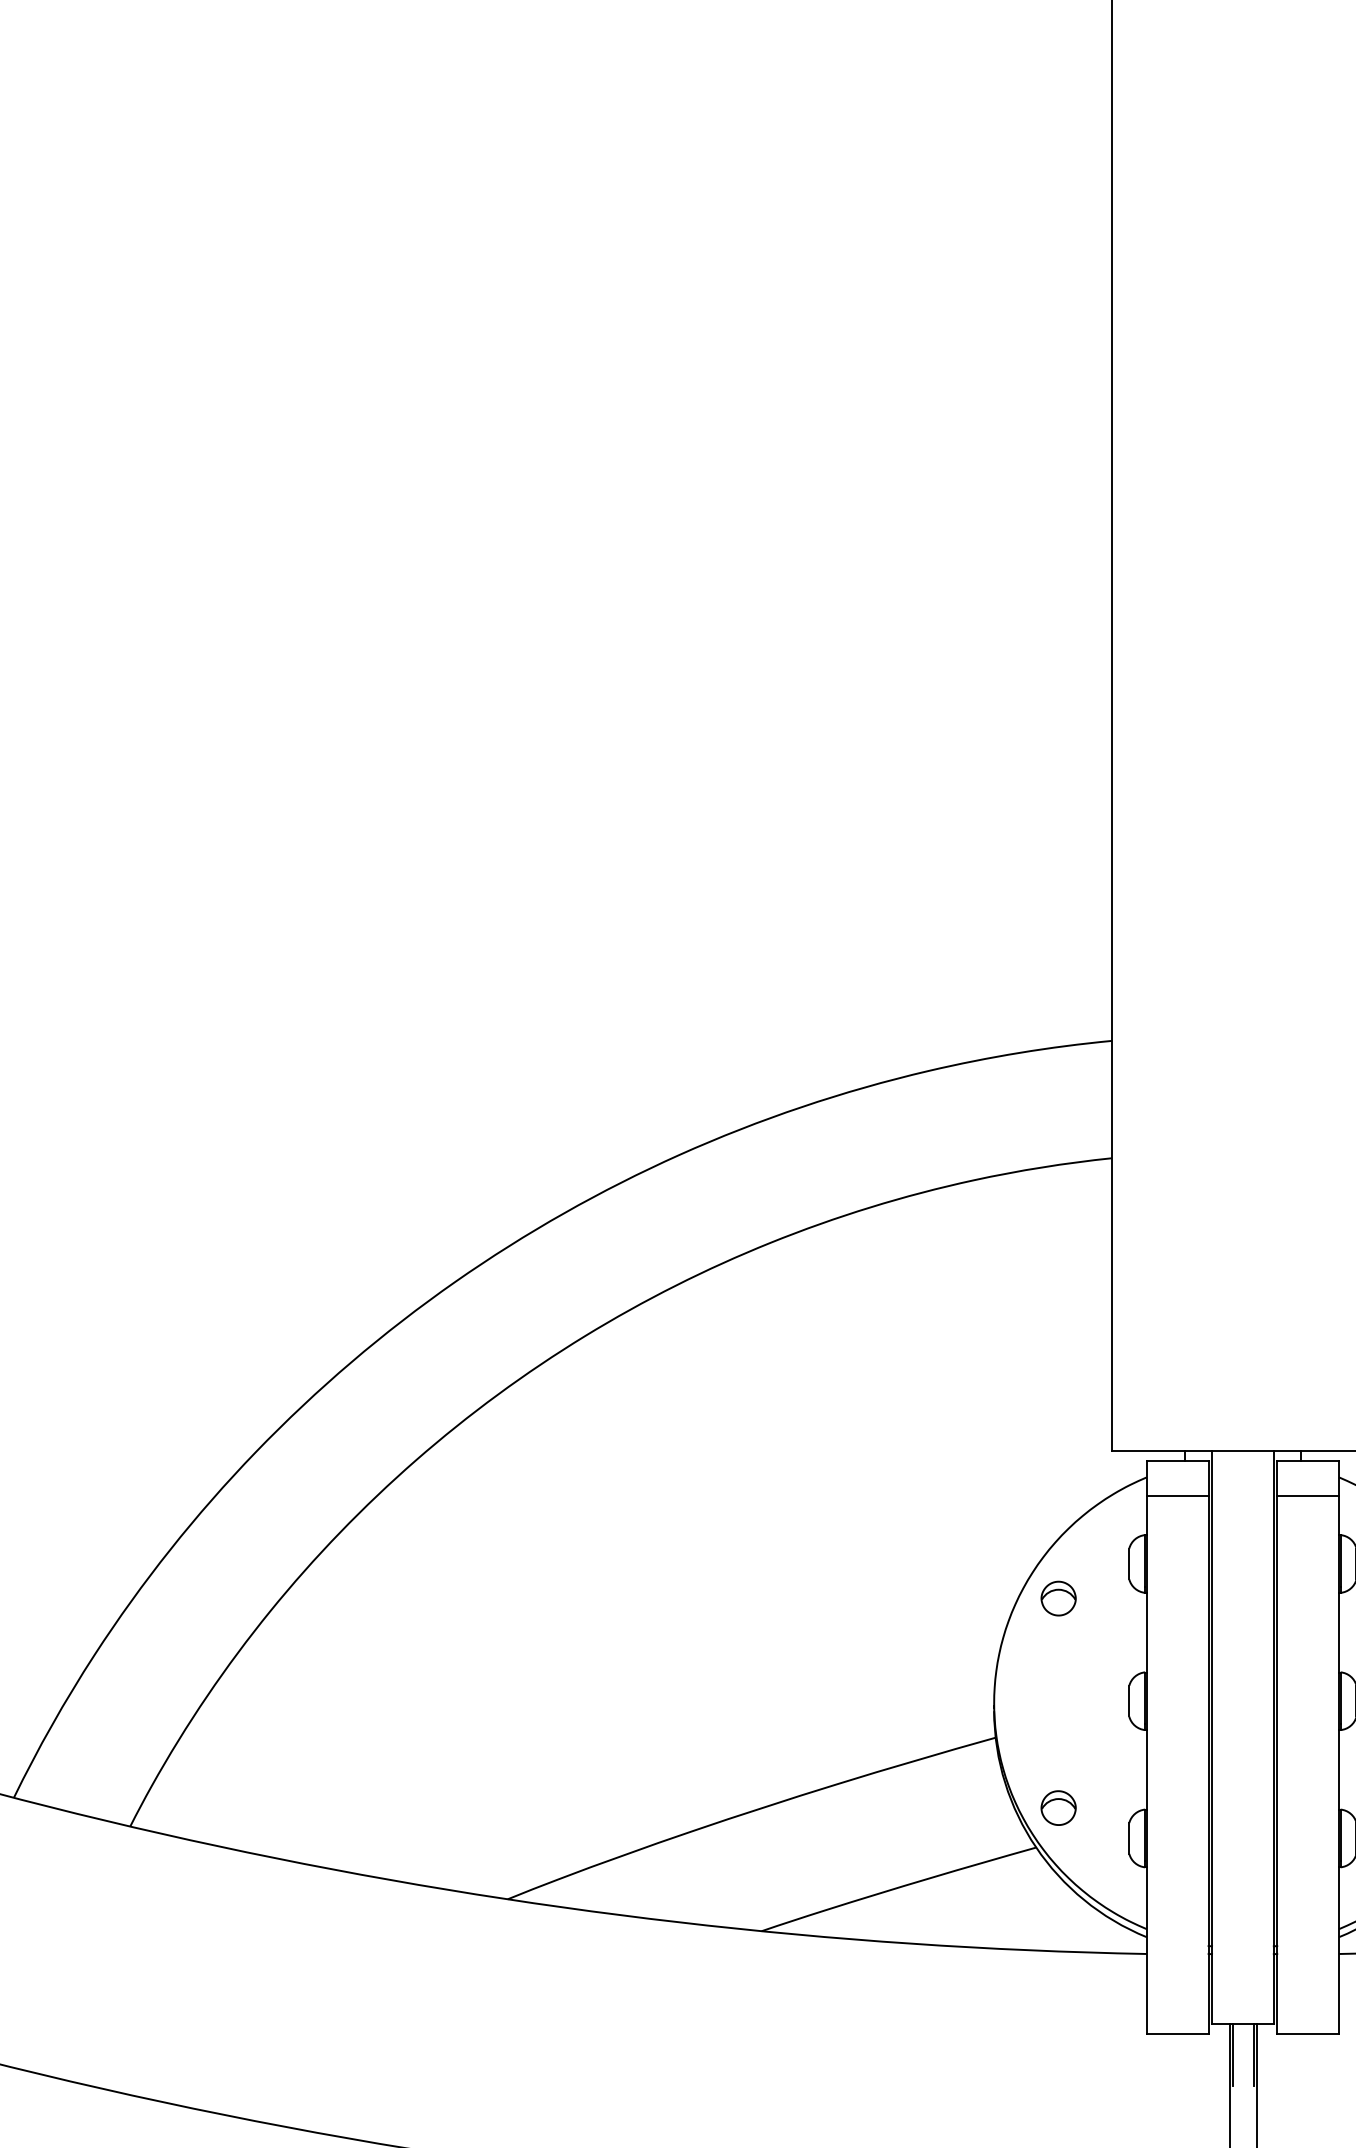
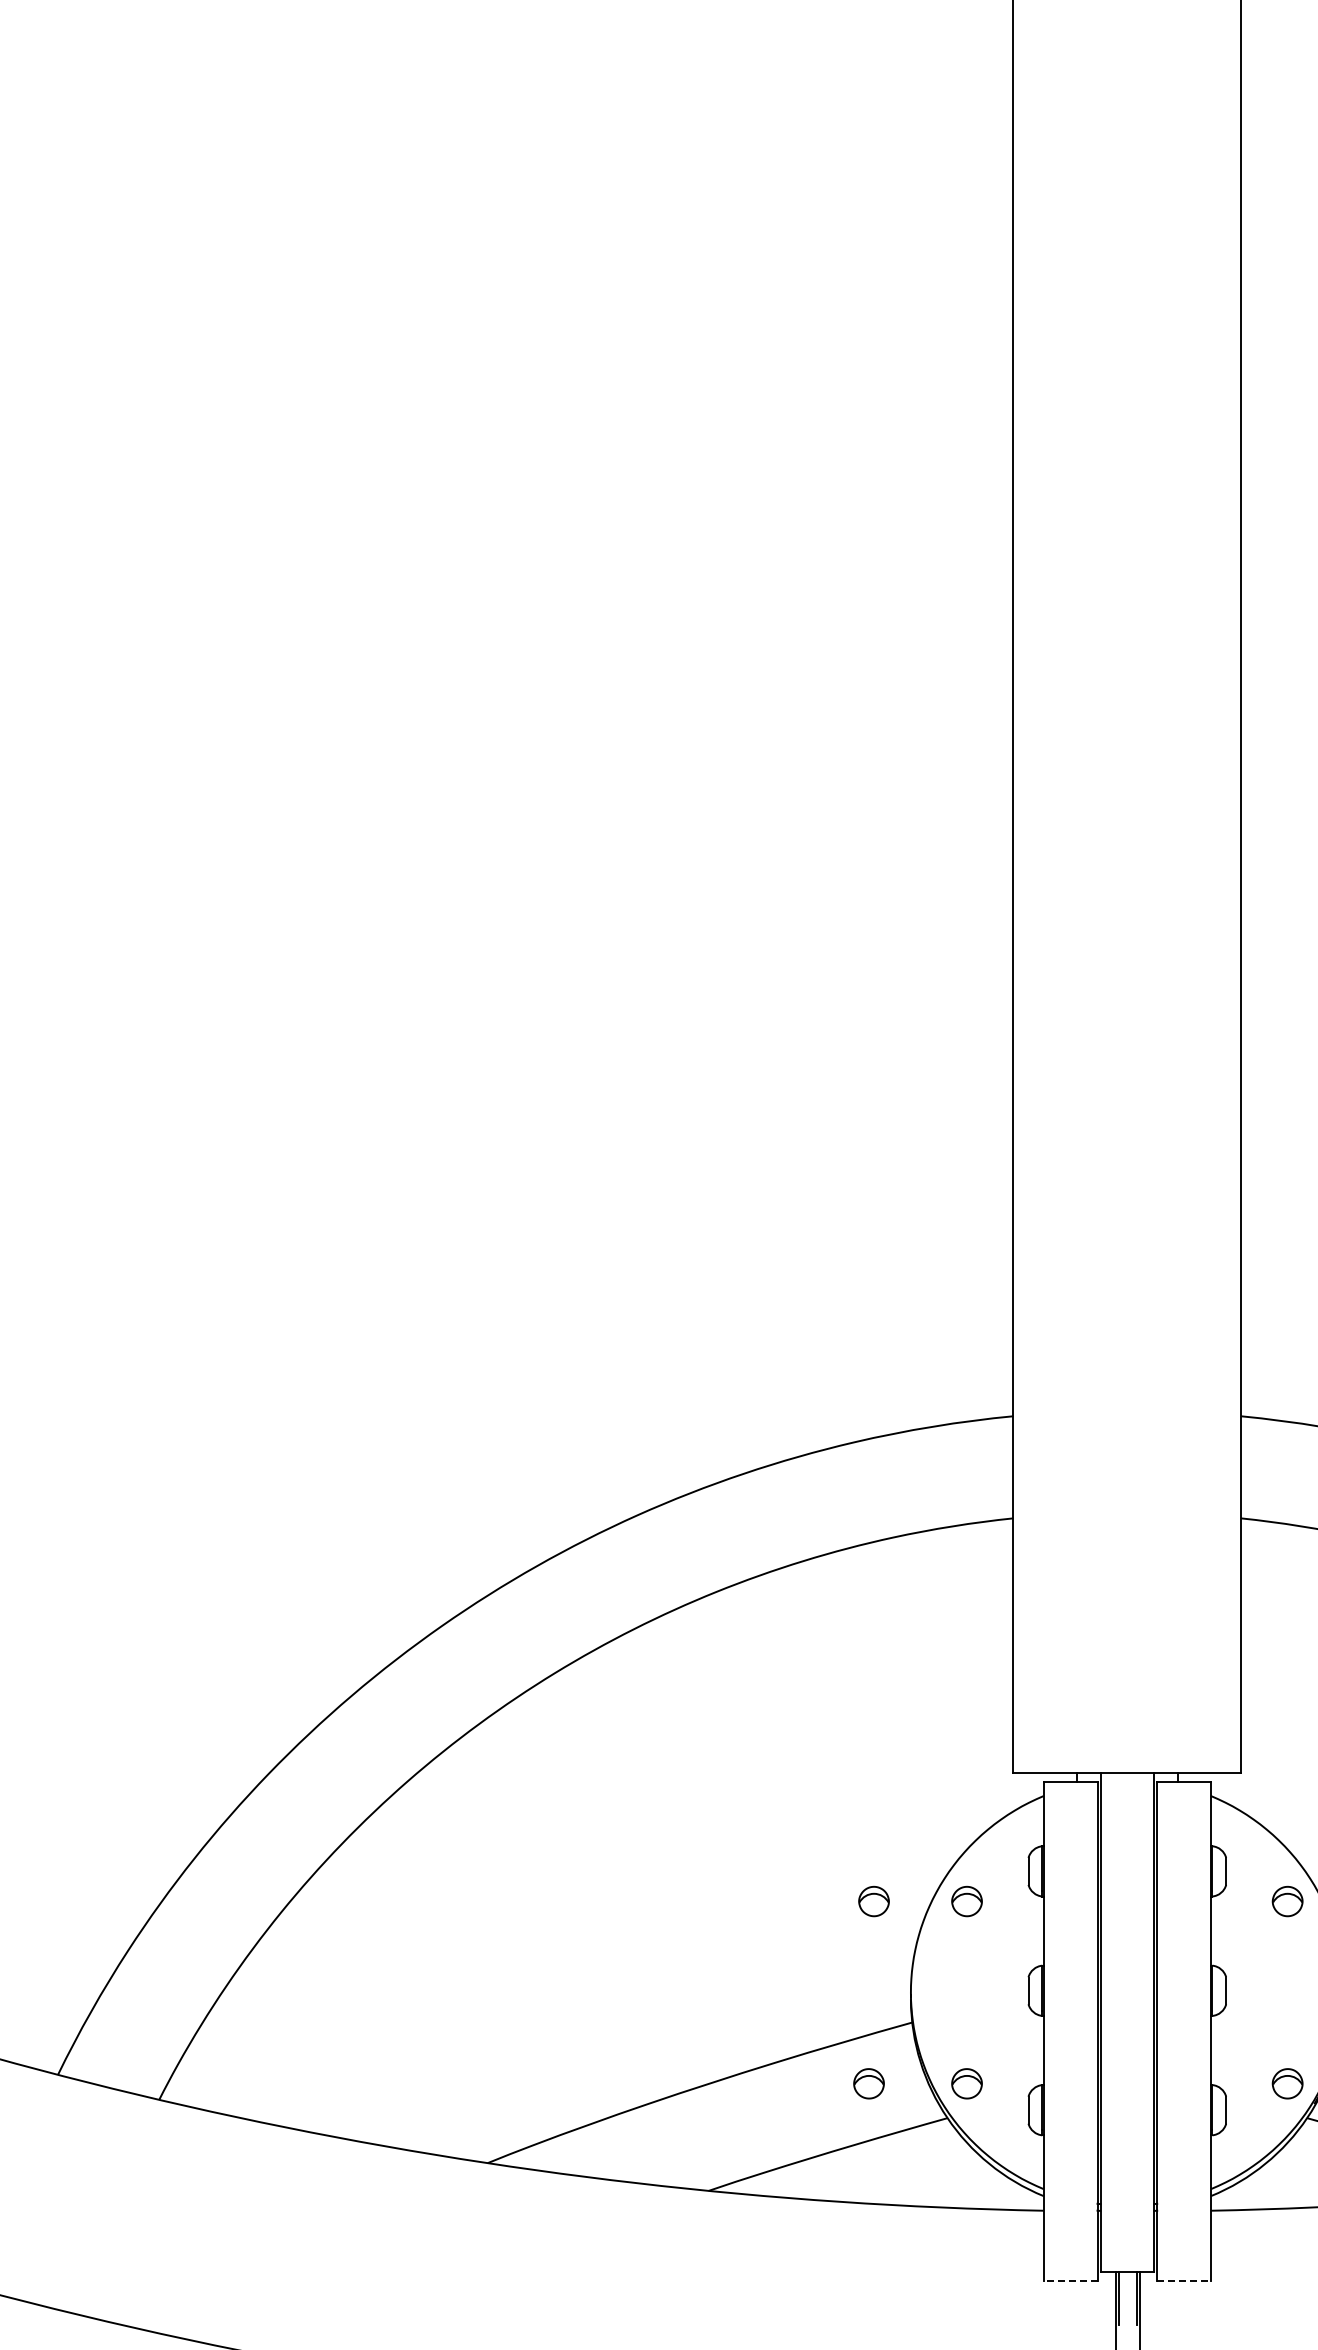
line: (1177, 1495) -> (1070, 1811), removed
line: (1307, 1495) -> (1183, 1811), removed
part: (951, 1598) -> (873, 1901), added
part: (945, 1807) -> (868, 2083), added
line: (1177, 2034) -> (1070, 2280), solid -> dashed
line: (1308, 2034) -> (1184, 2280), solid -> dashed

